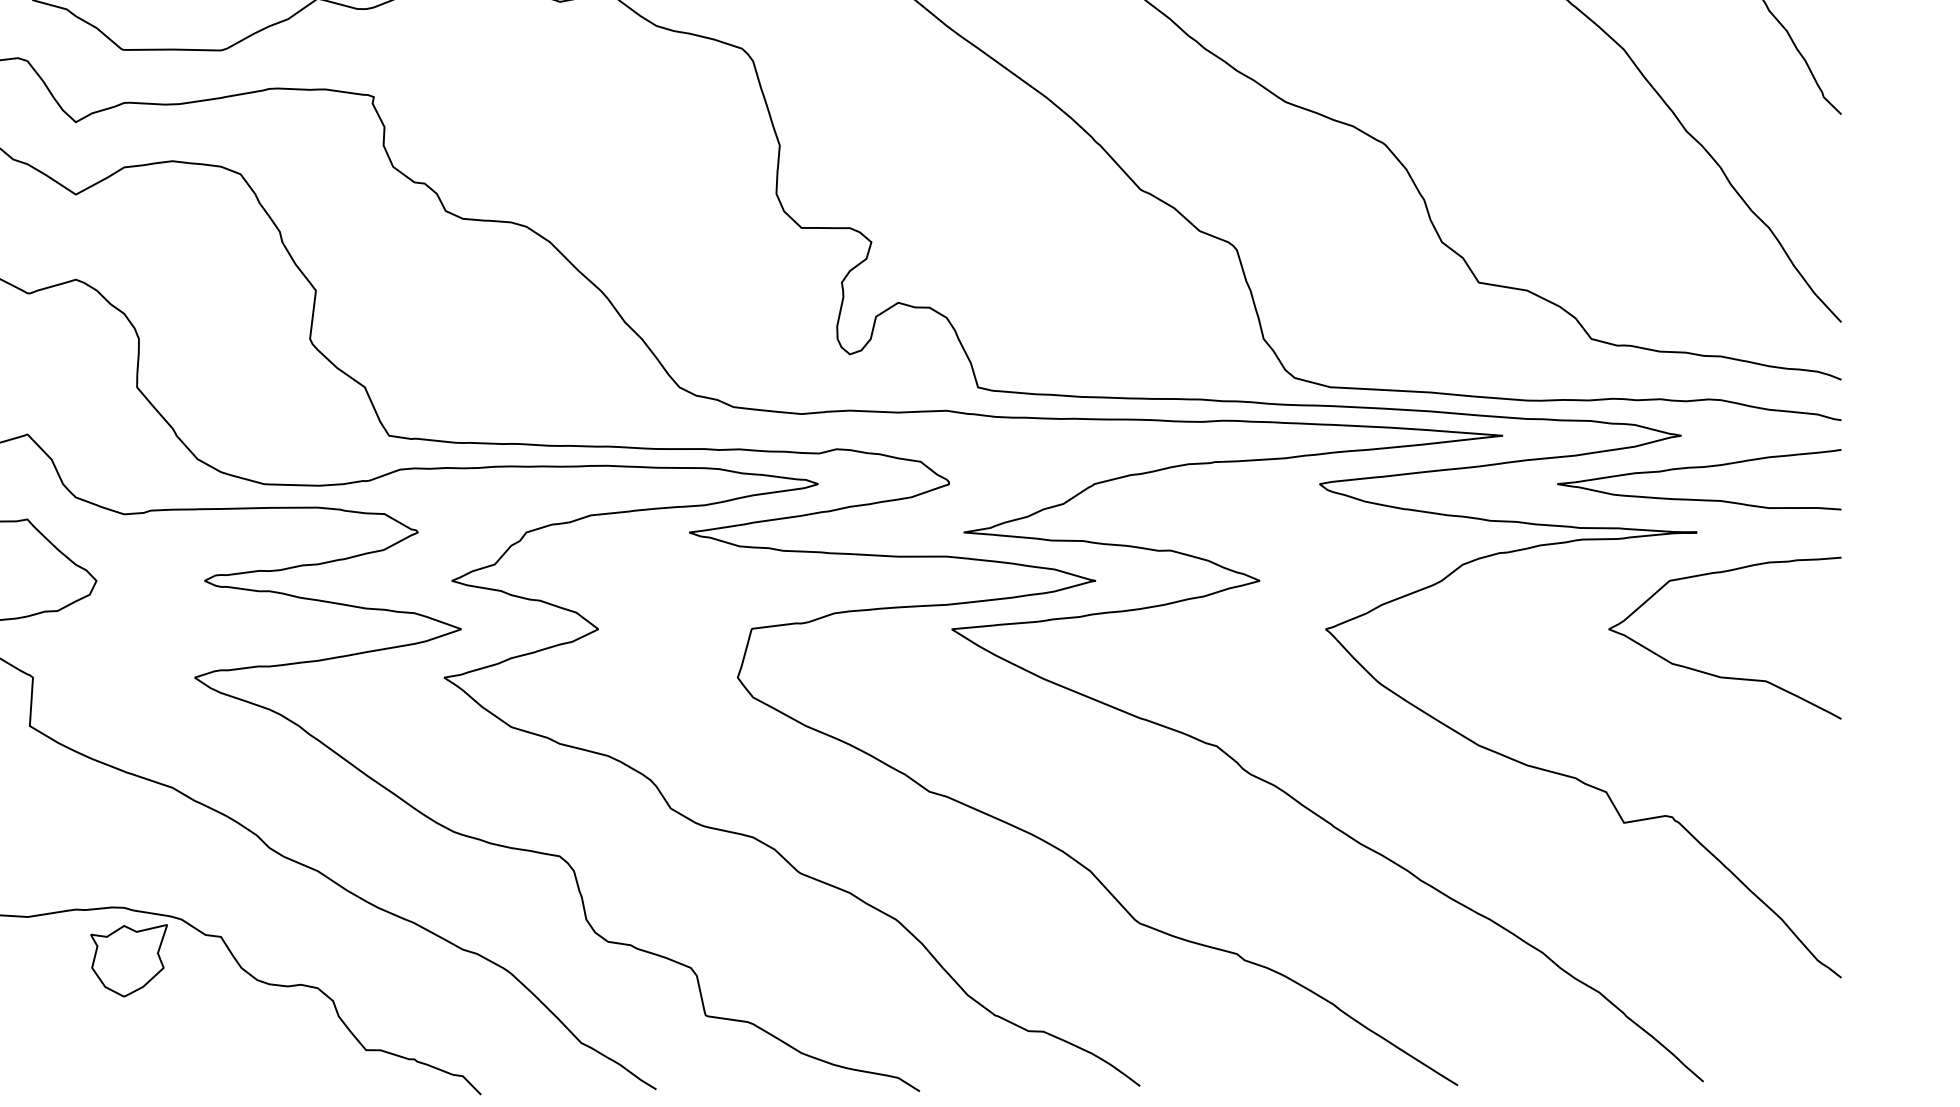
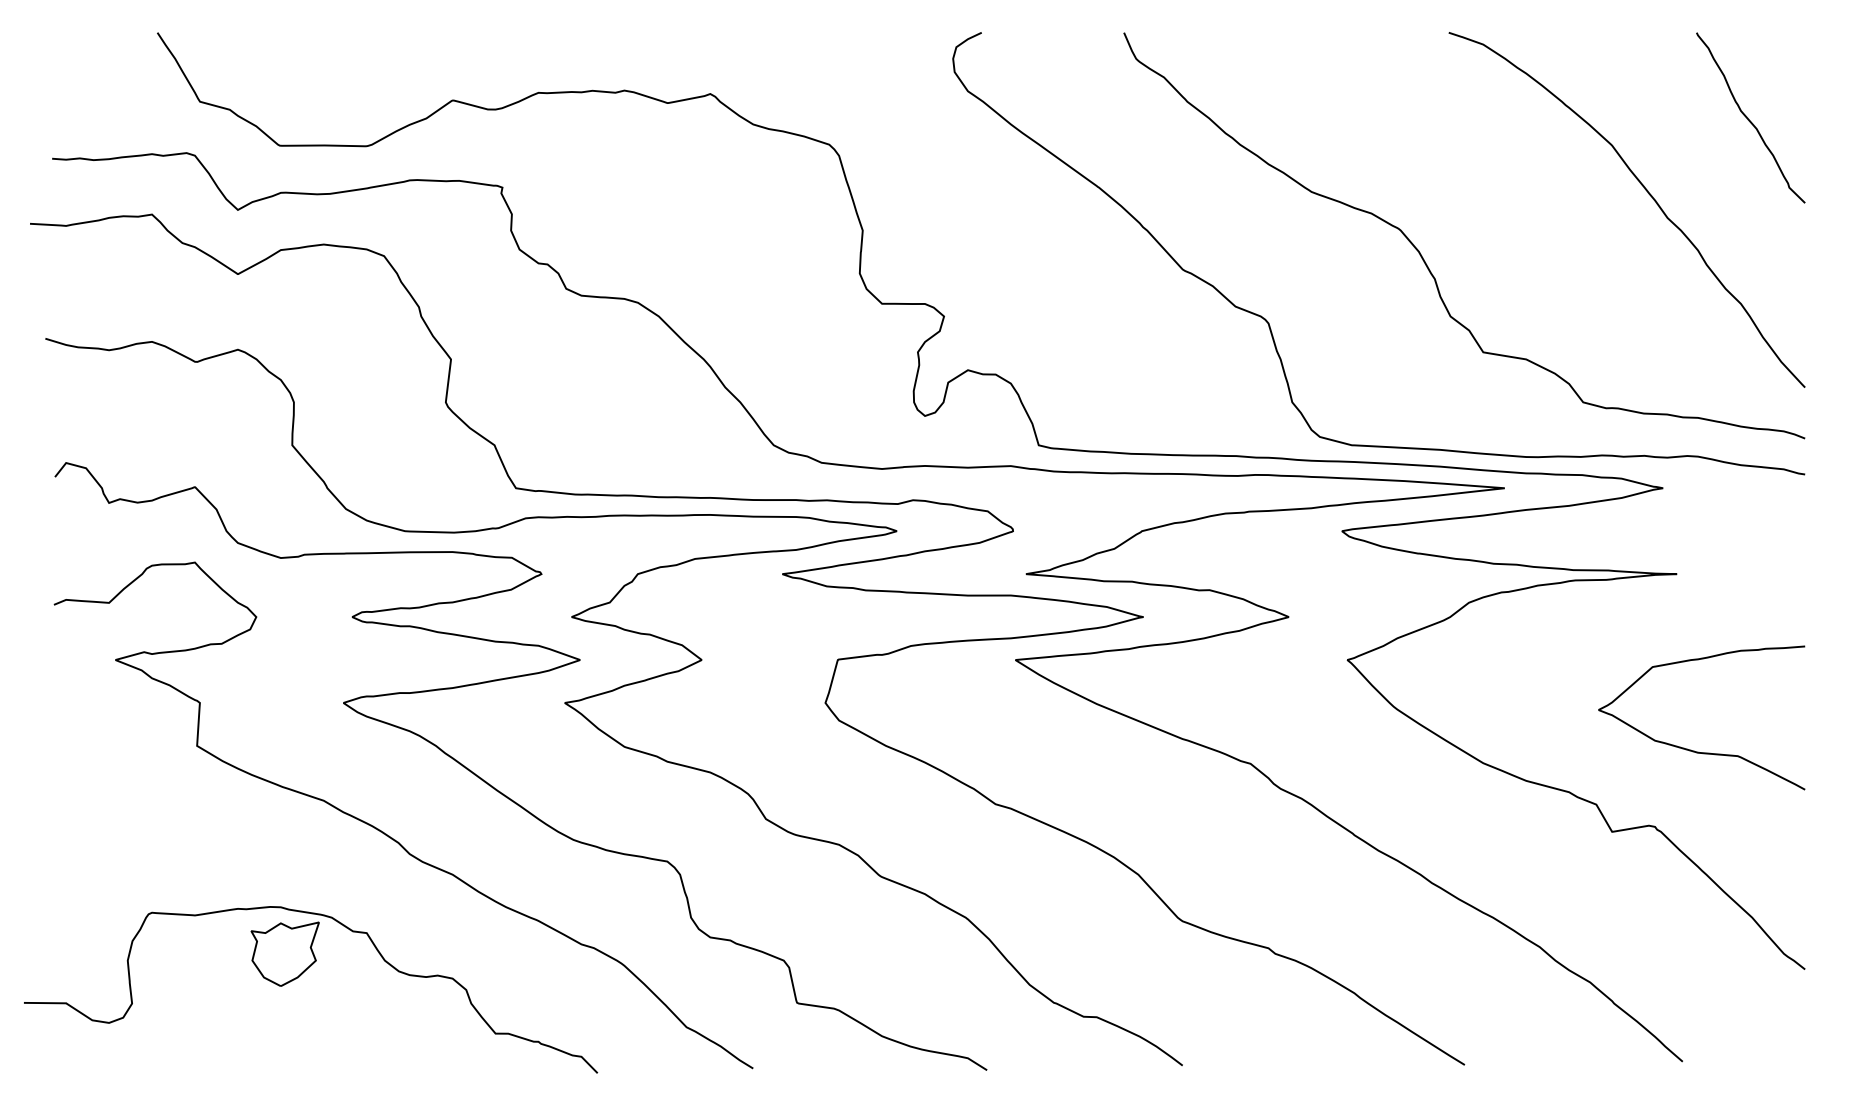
curve: (1698, 468) -> (1678, 517), removed
curve: (1713, 673) -> (1691, 749), moved

